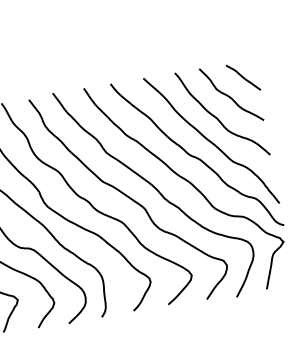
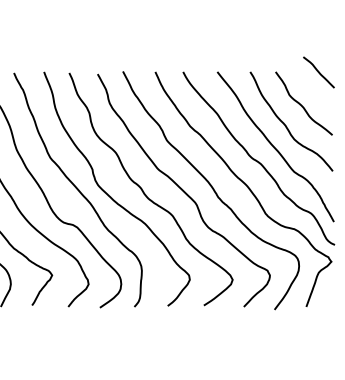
line: (243, 77) -> (318, 72), moved

